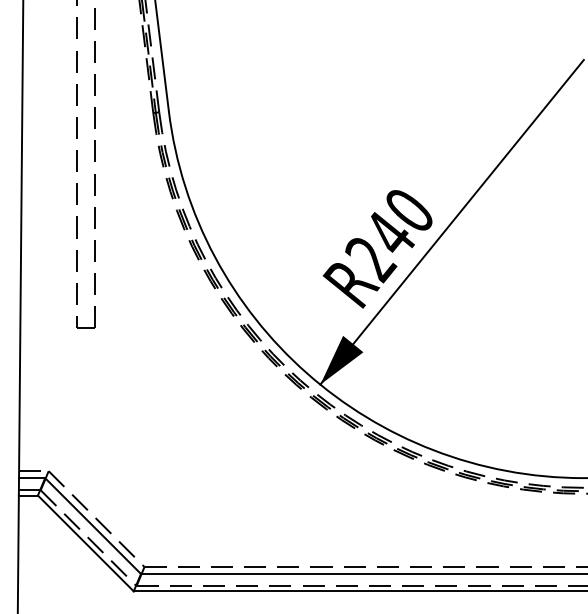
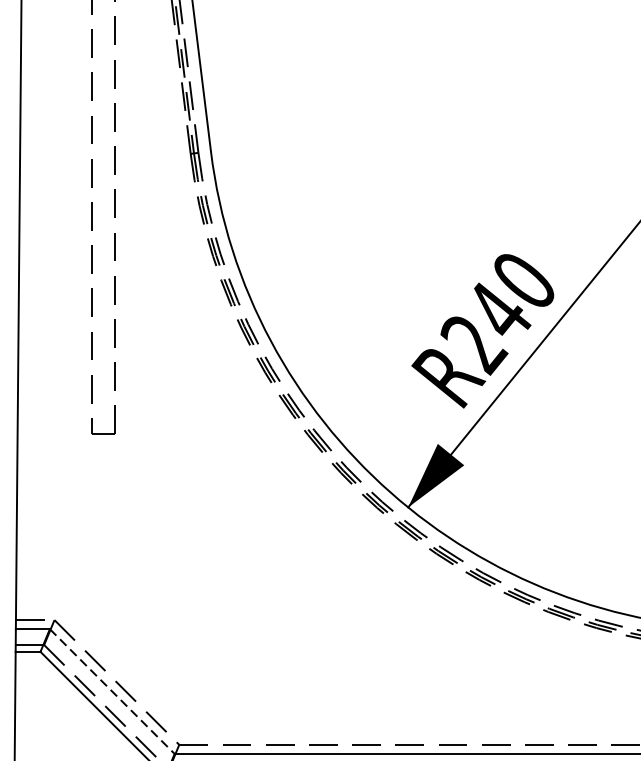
line: (93, 526) -> (112, 692), solid -> dashed

